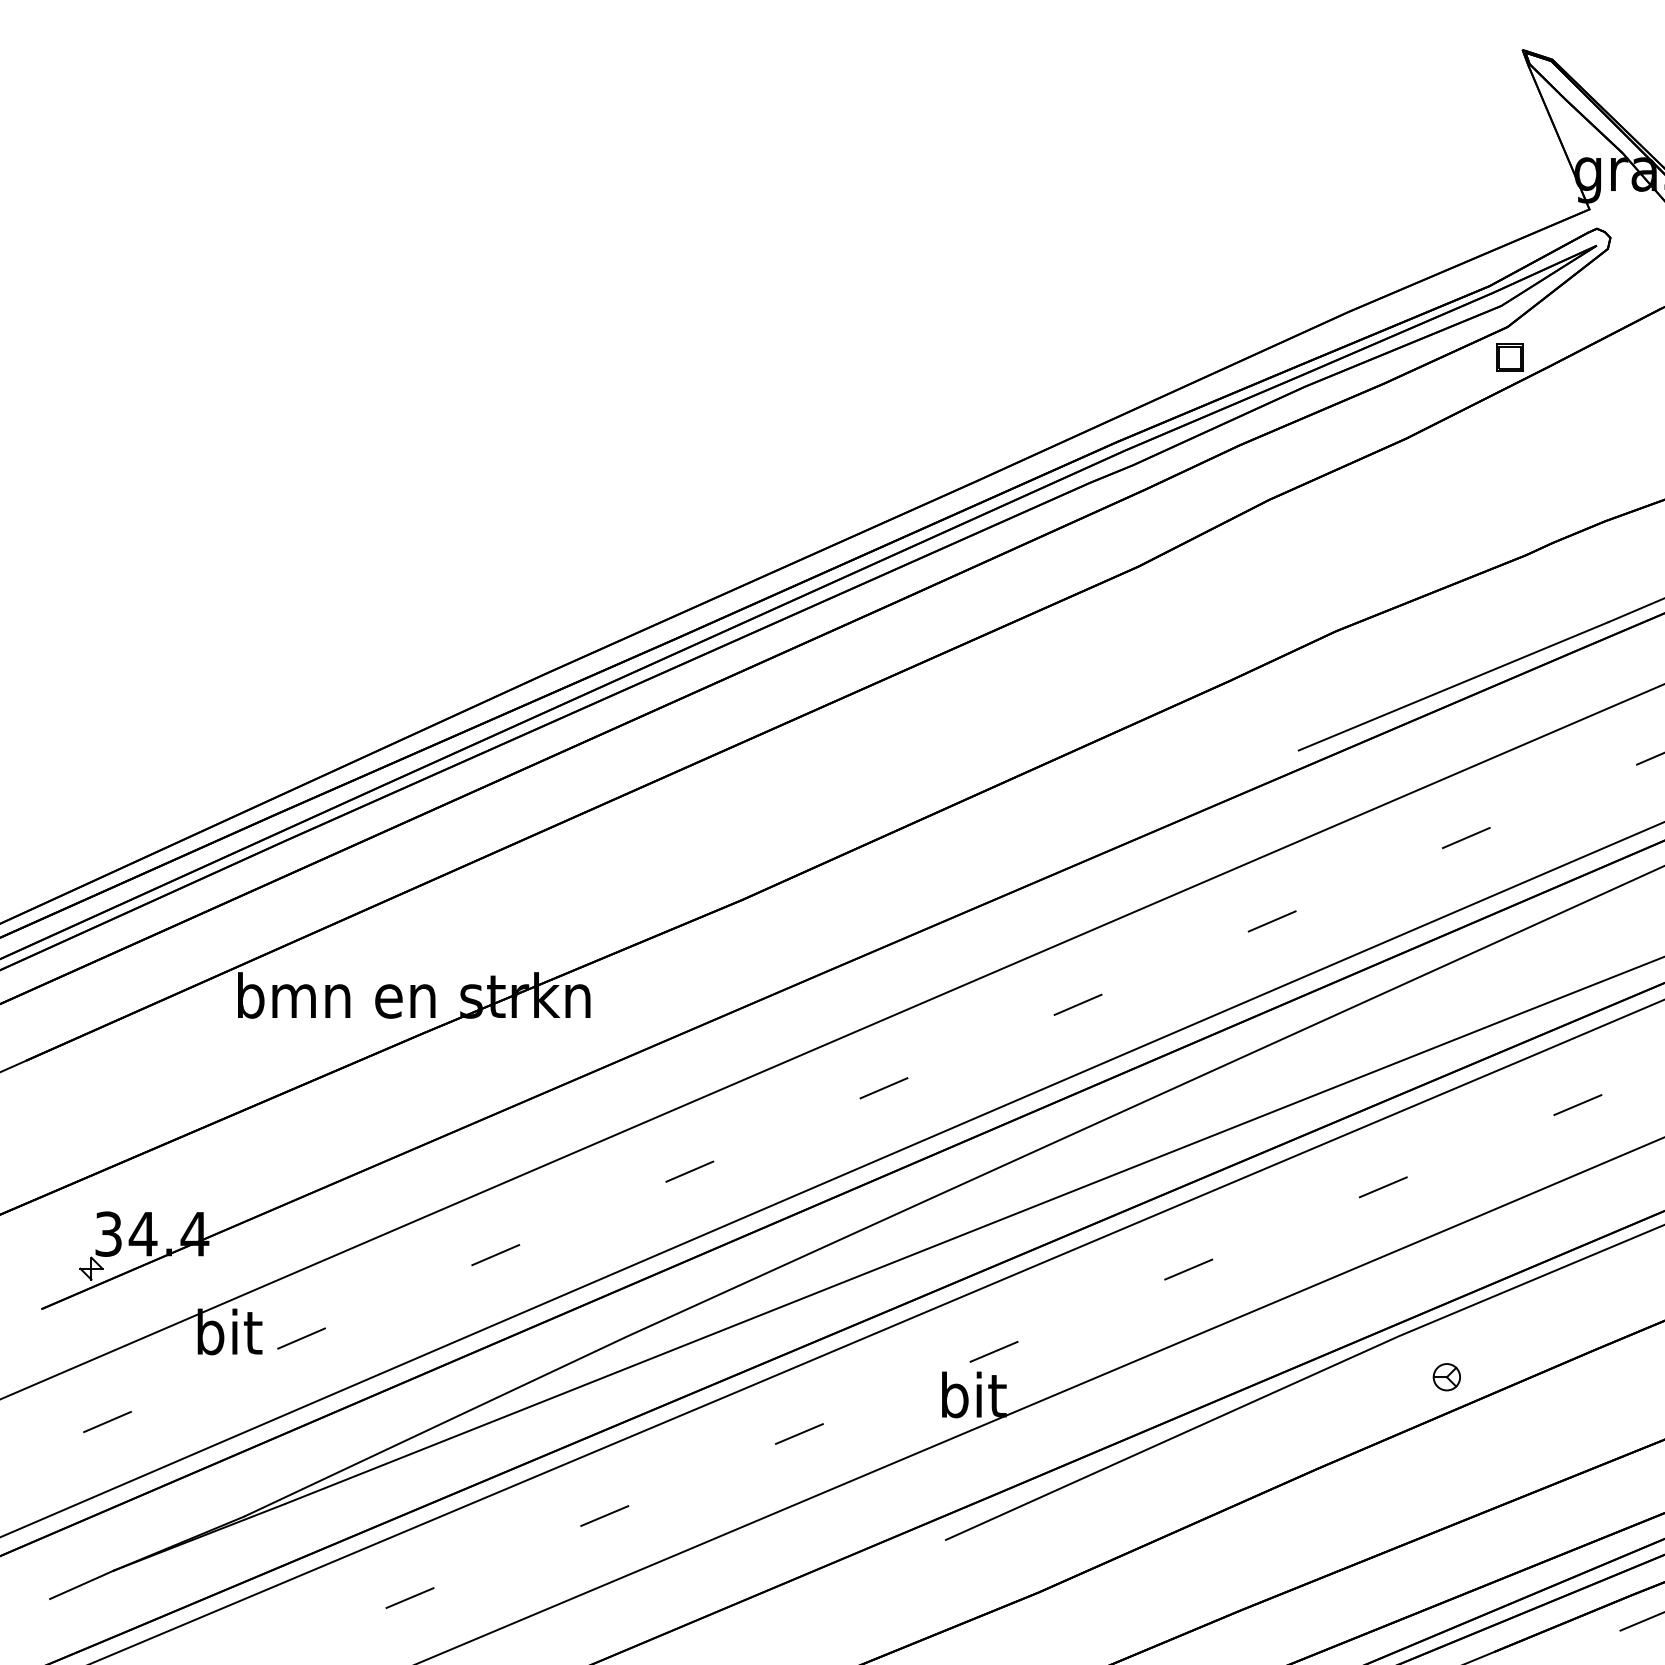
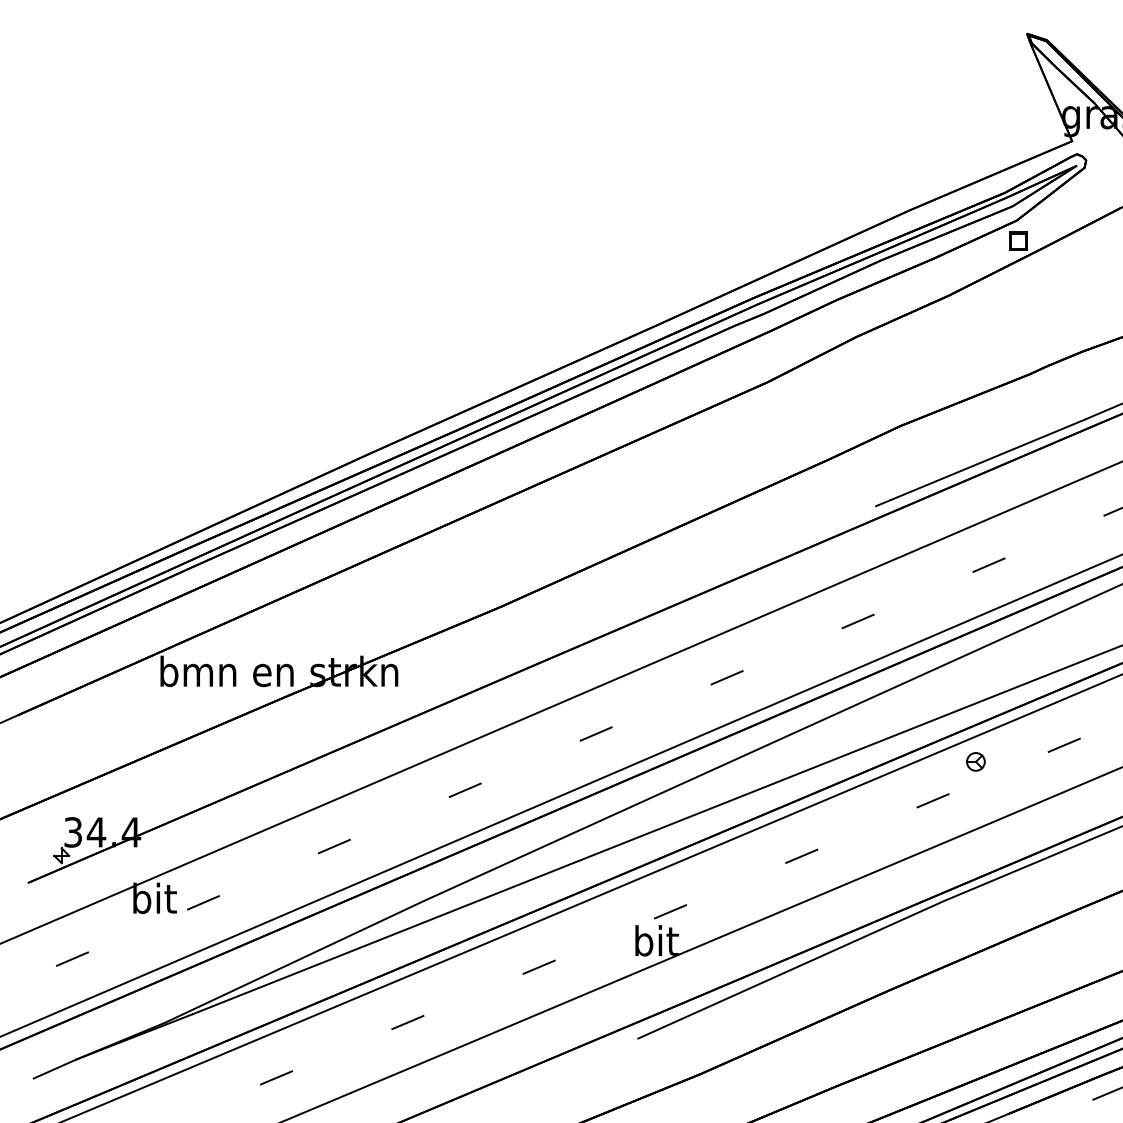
part: (1446, 1376) -> (975, 761), moved

